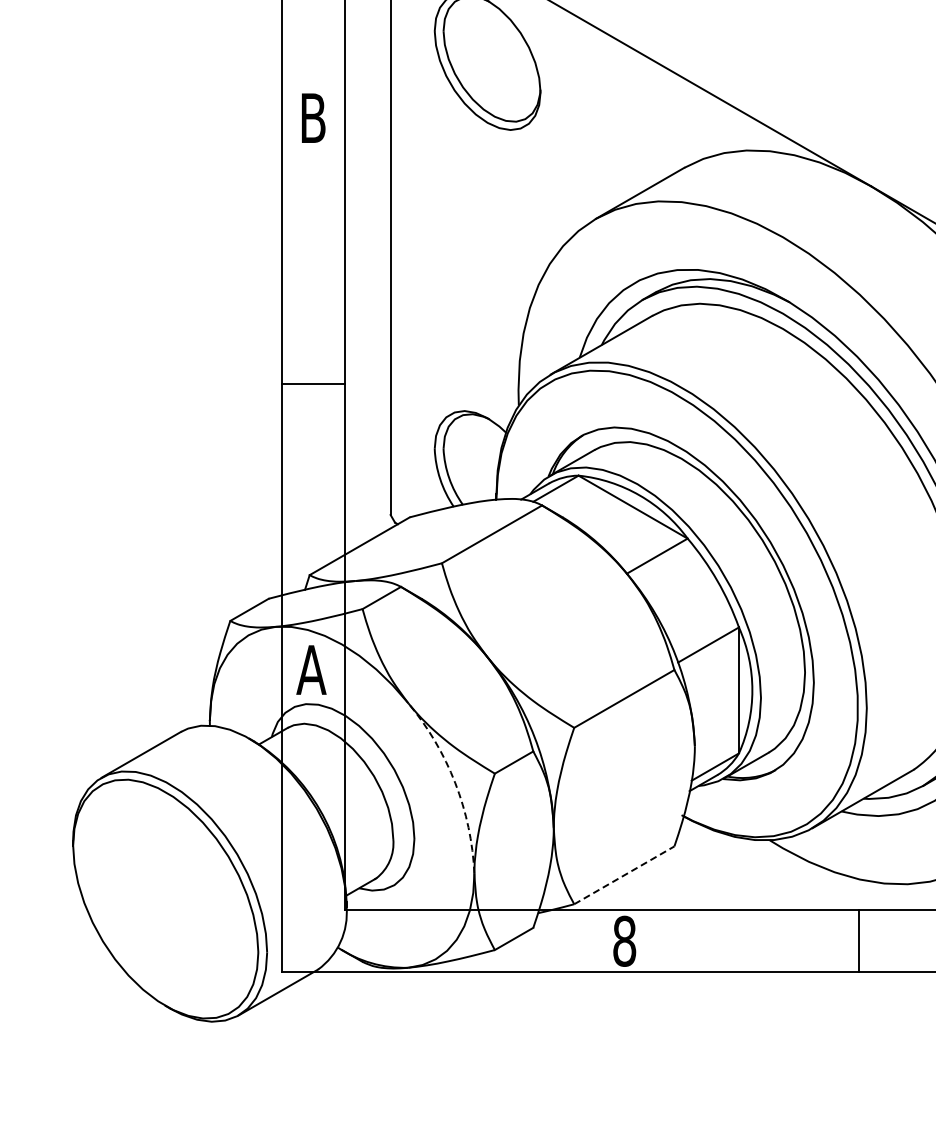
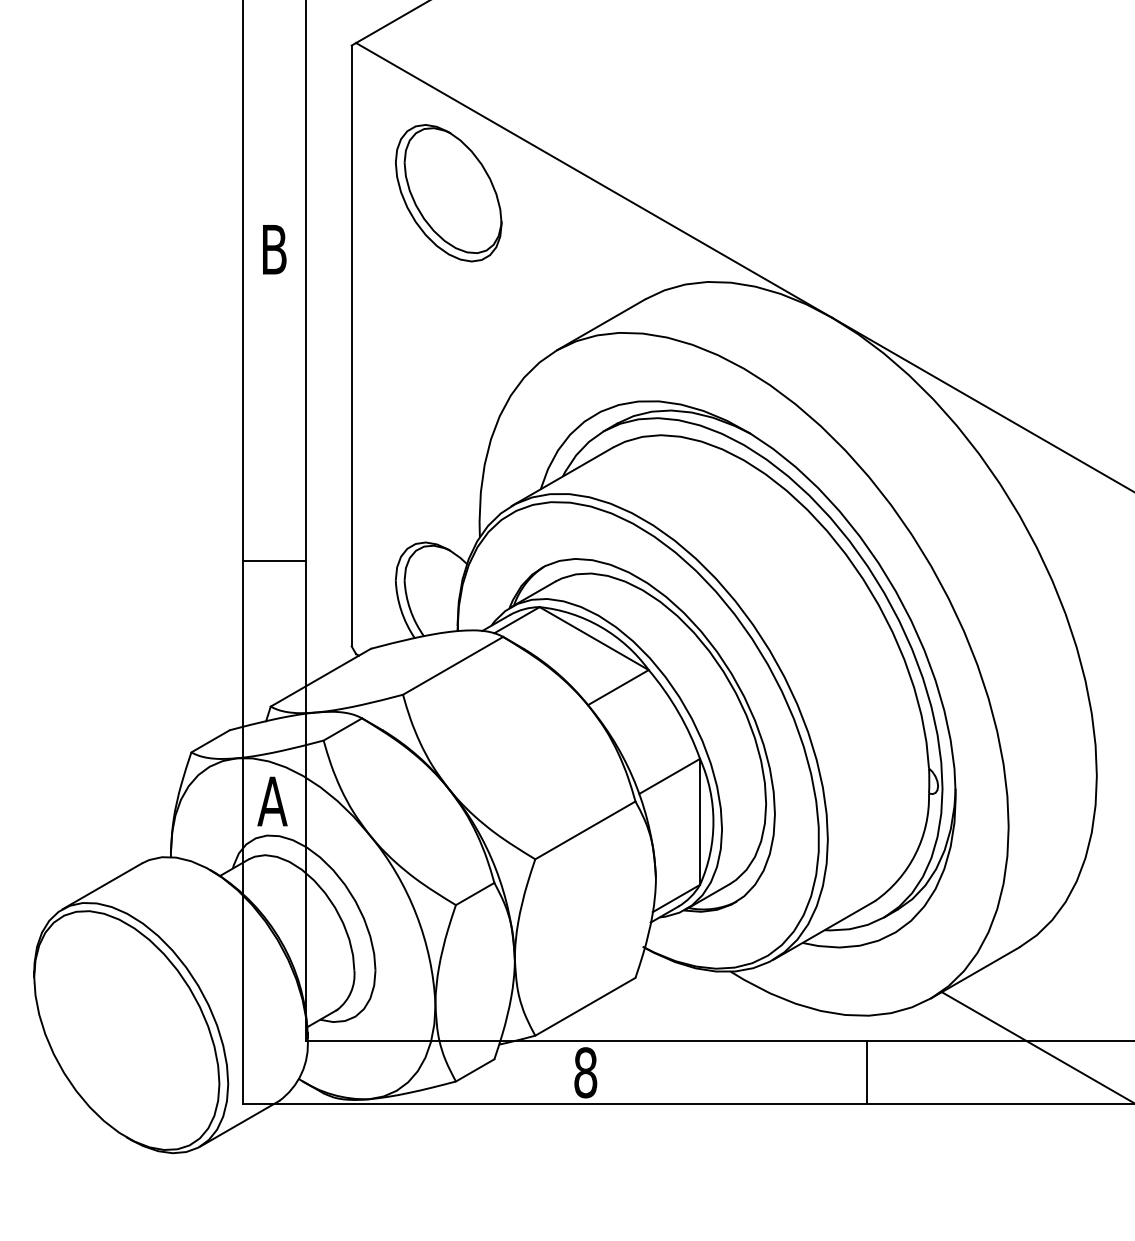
line: (313, 384) -> (274, 561), moved
arc: (455, 783) -> (416, 914), dashed -> solid
line: (624, 875) -> (585, 1006), dashed -> solid
line: (858, 941) -> (866, 1072), moved

